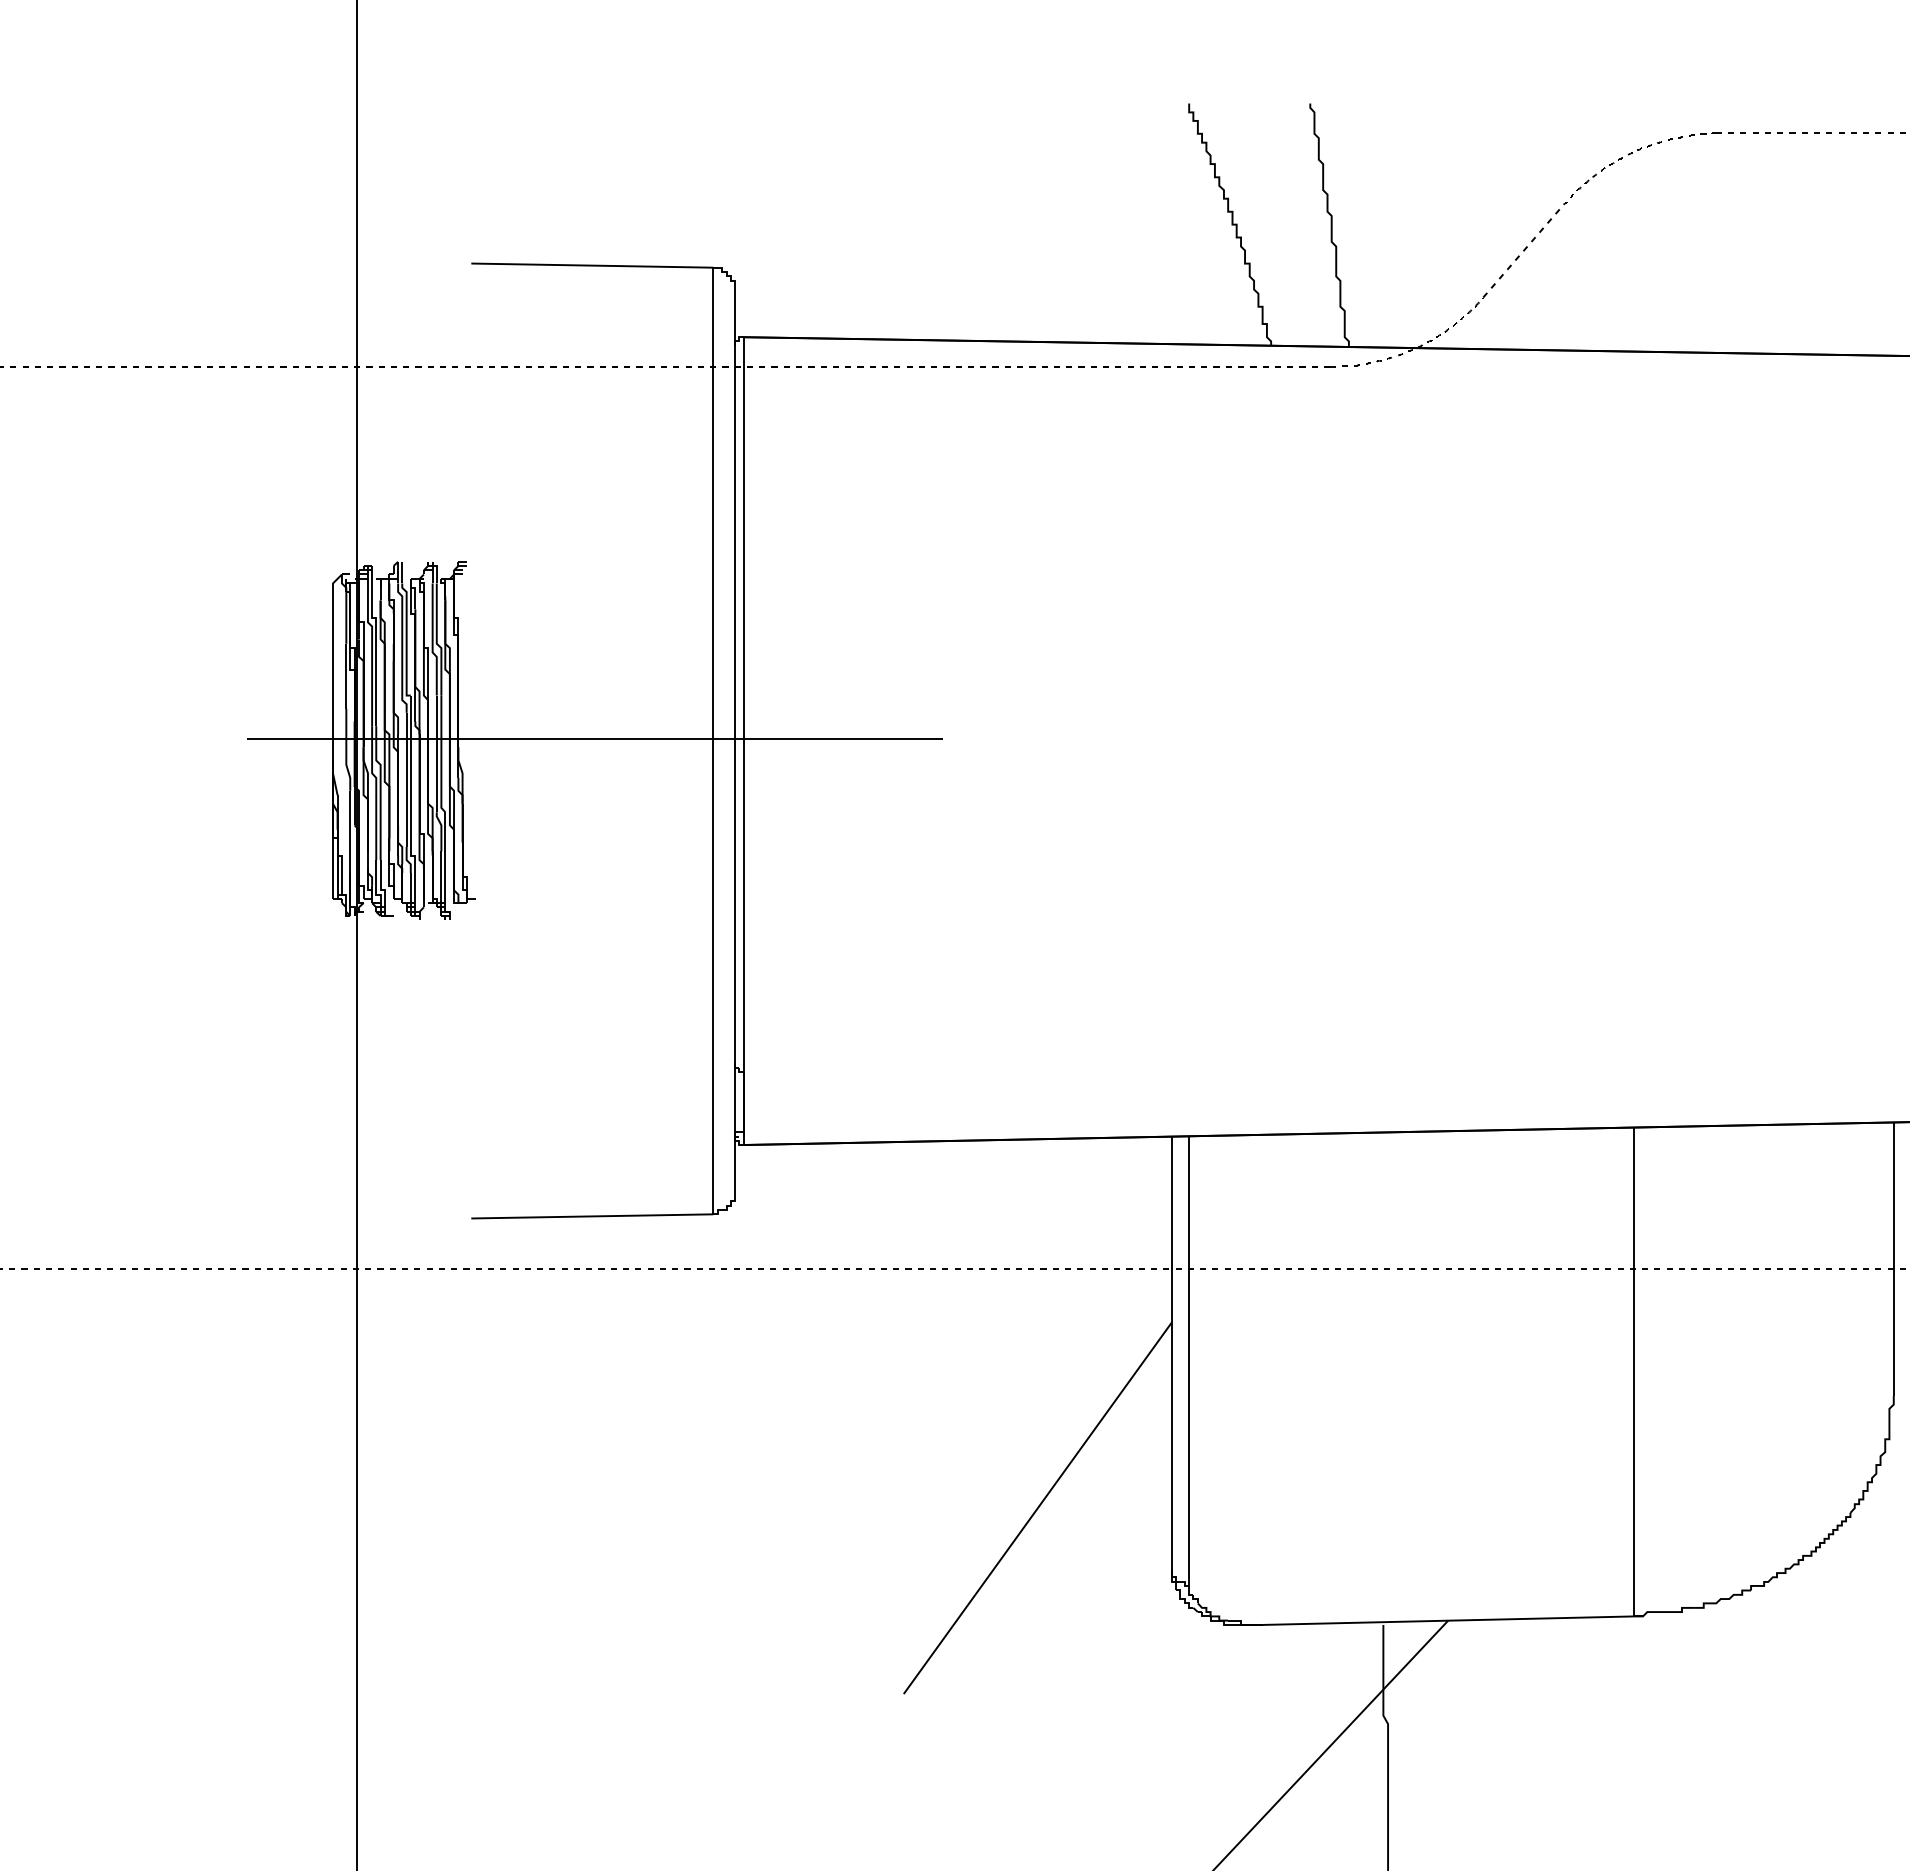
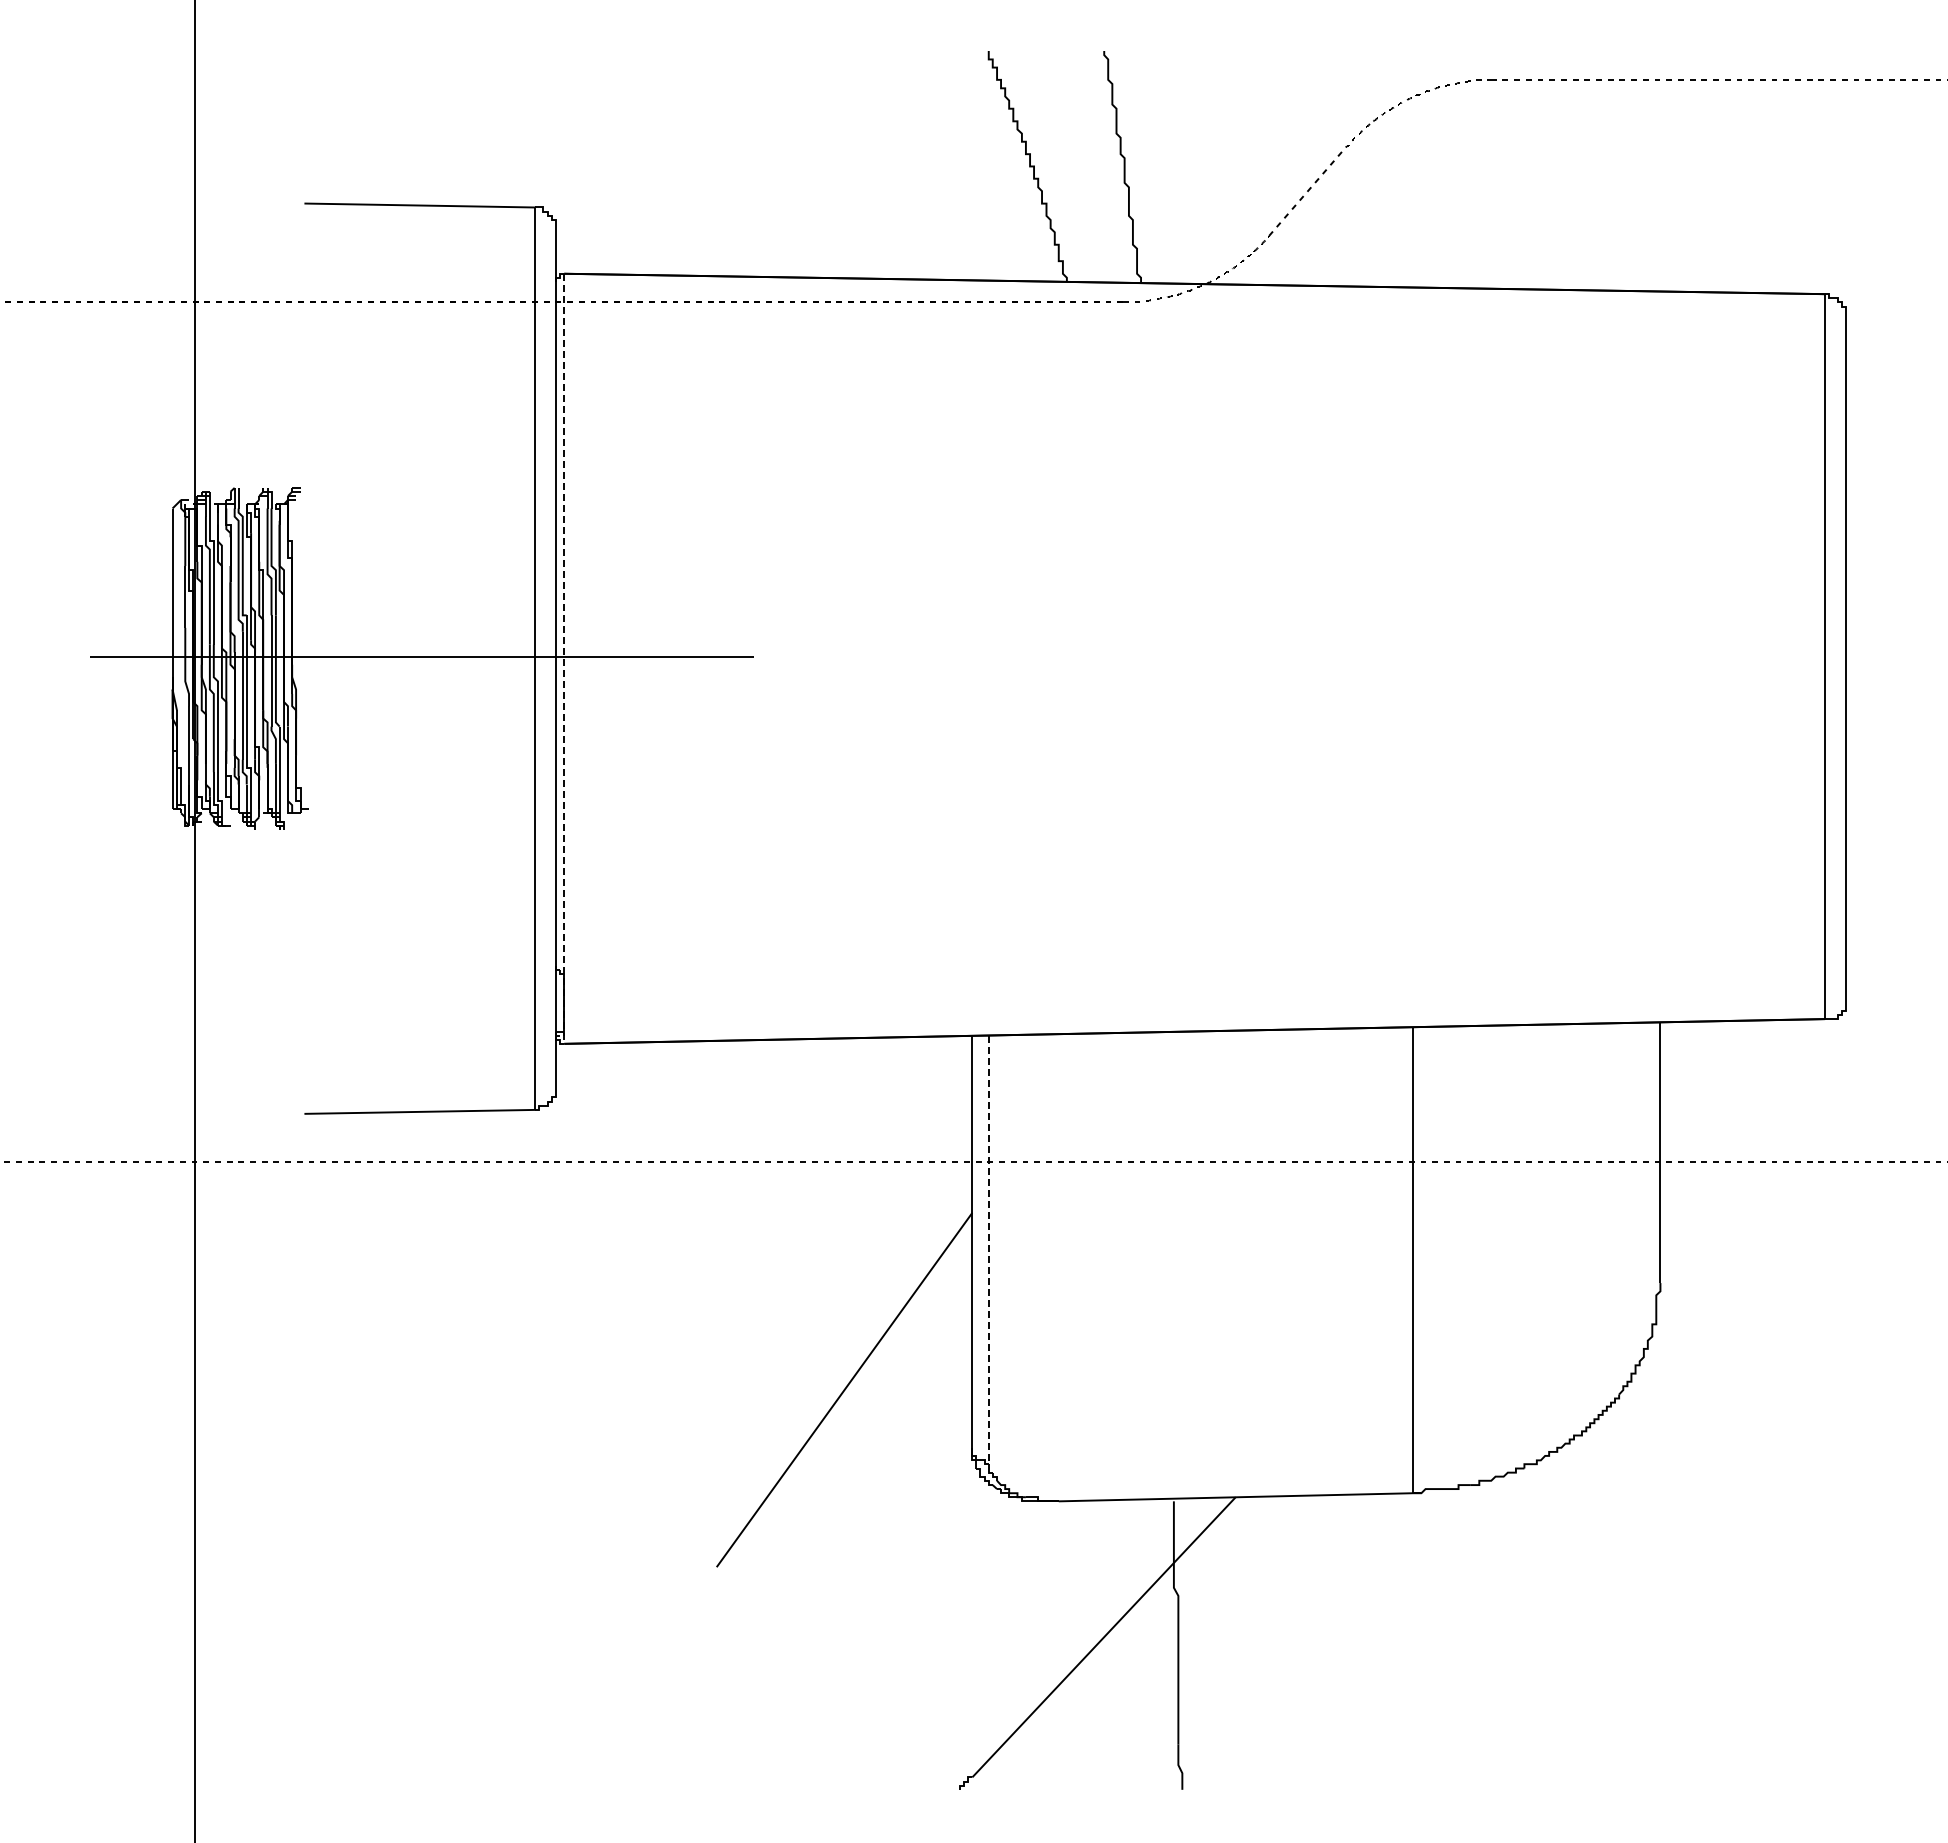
line: (744, 741) -> (564, 659), solid -> dashed
line: (1188, 1361) -> (988, 1250), solid -> dashed

